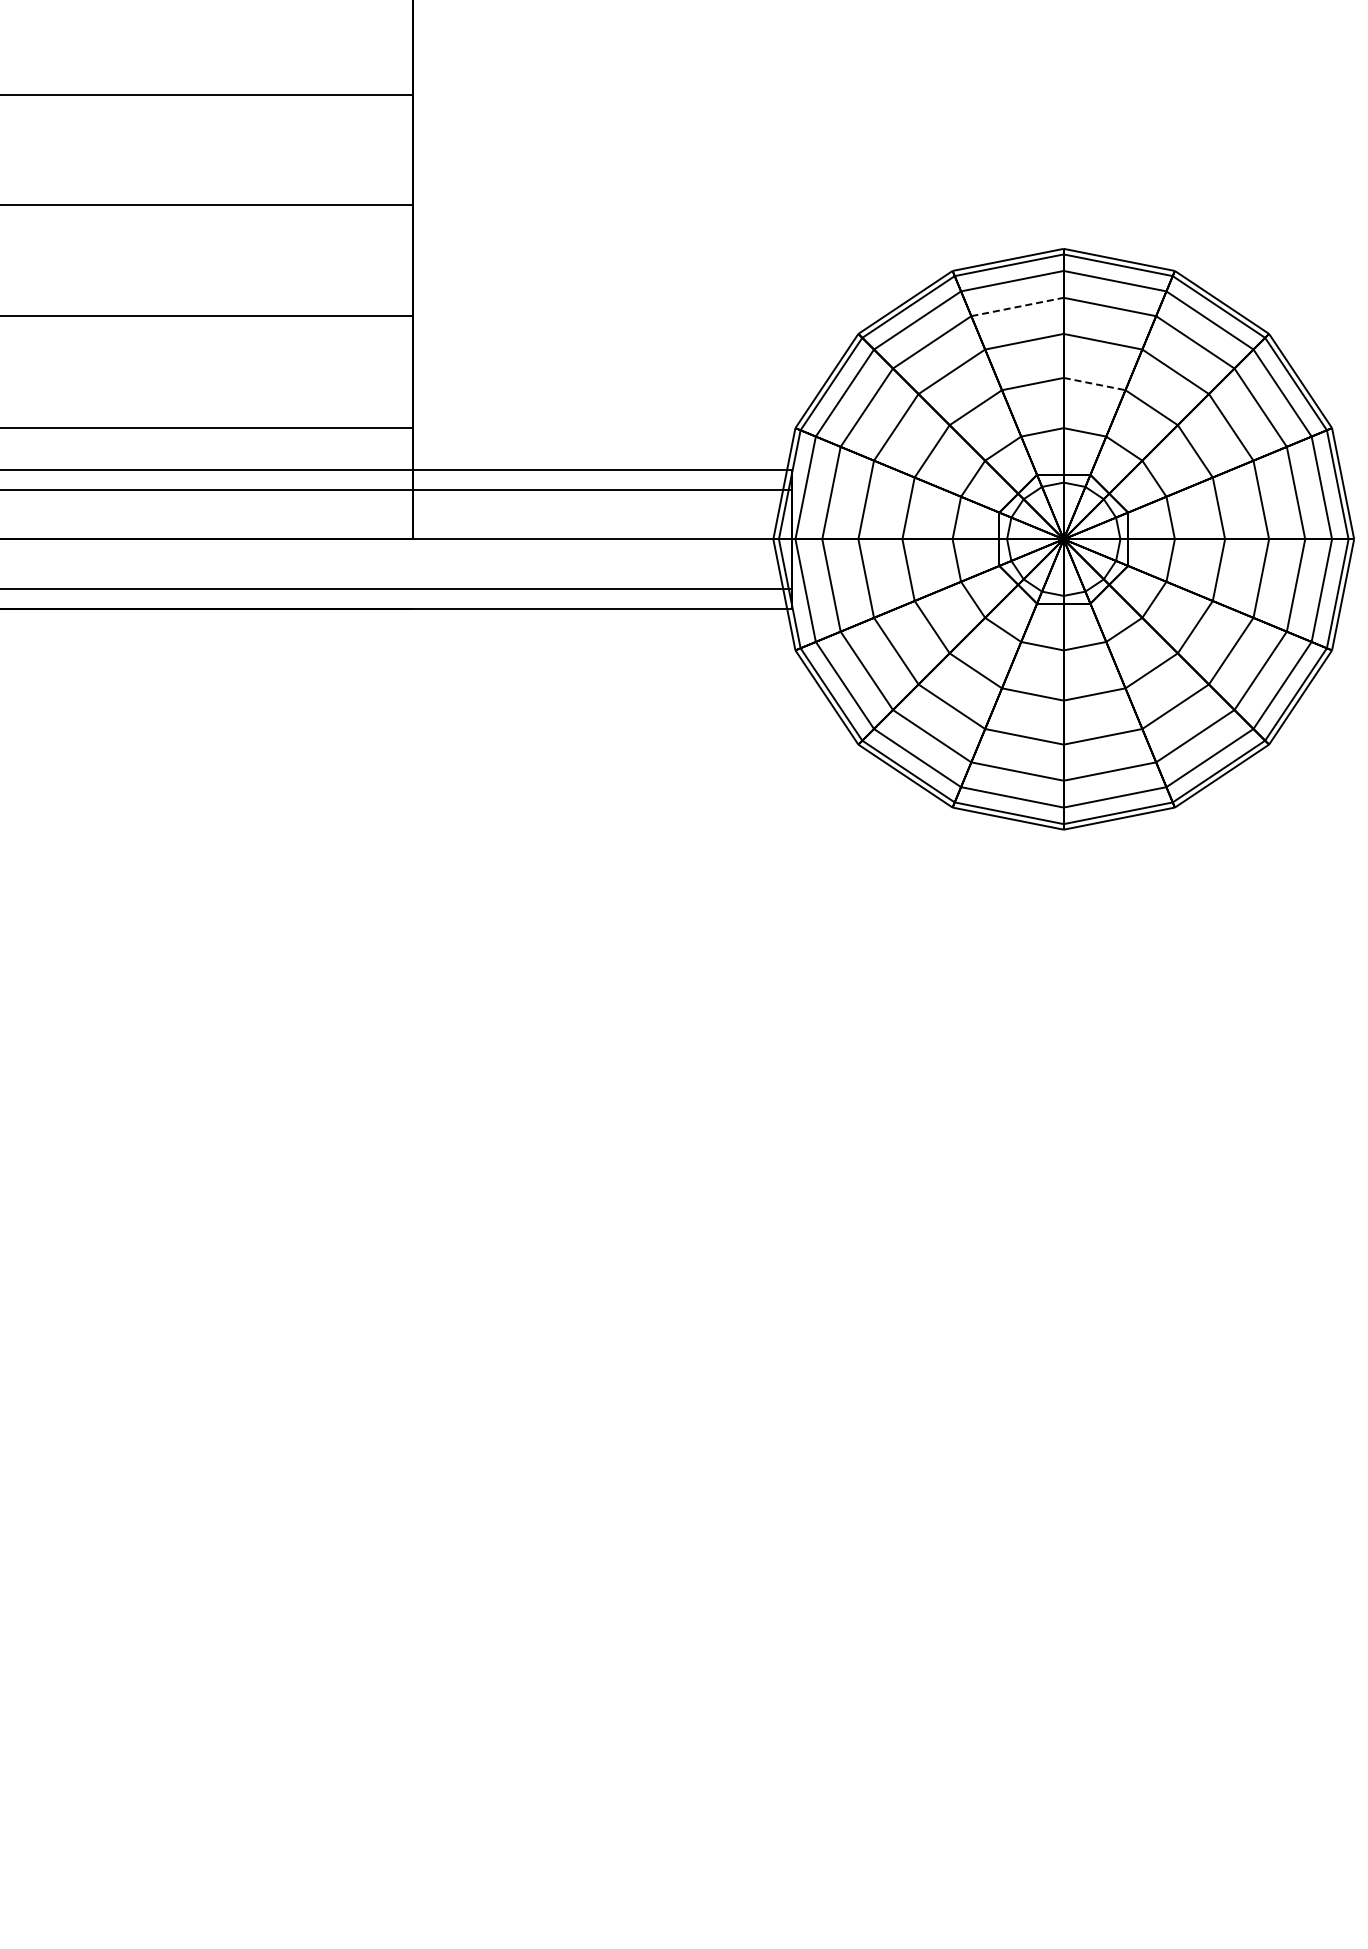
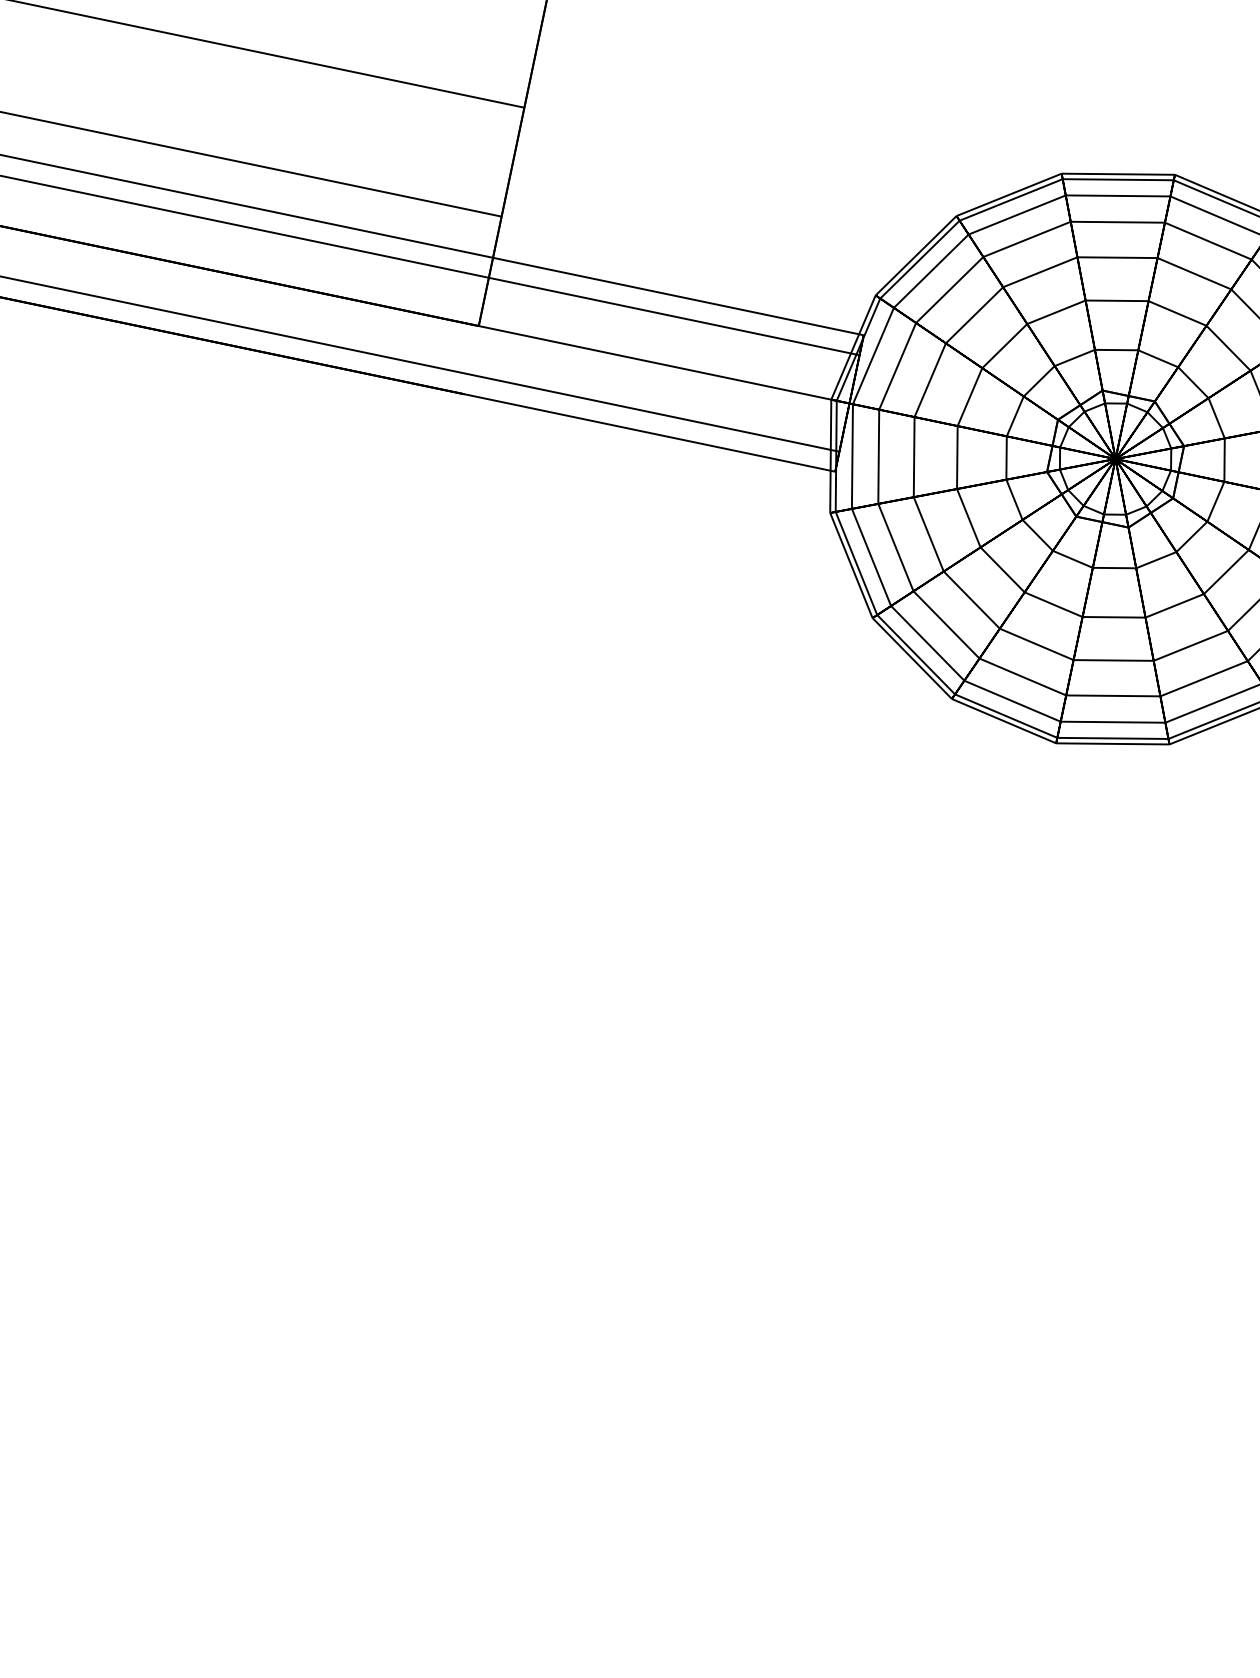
line: (1018, 306) -> (1118, 221), dashed -> solid
line: (1095, 384) -> (1178, 314), dashed -> solid

